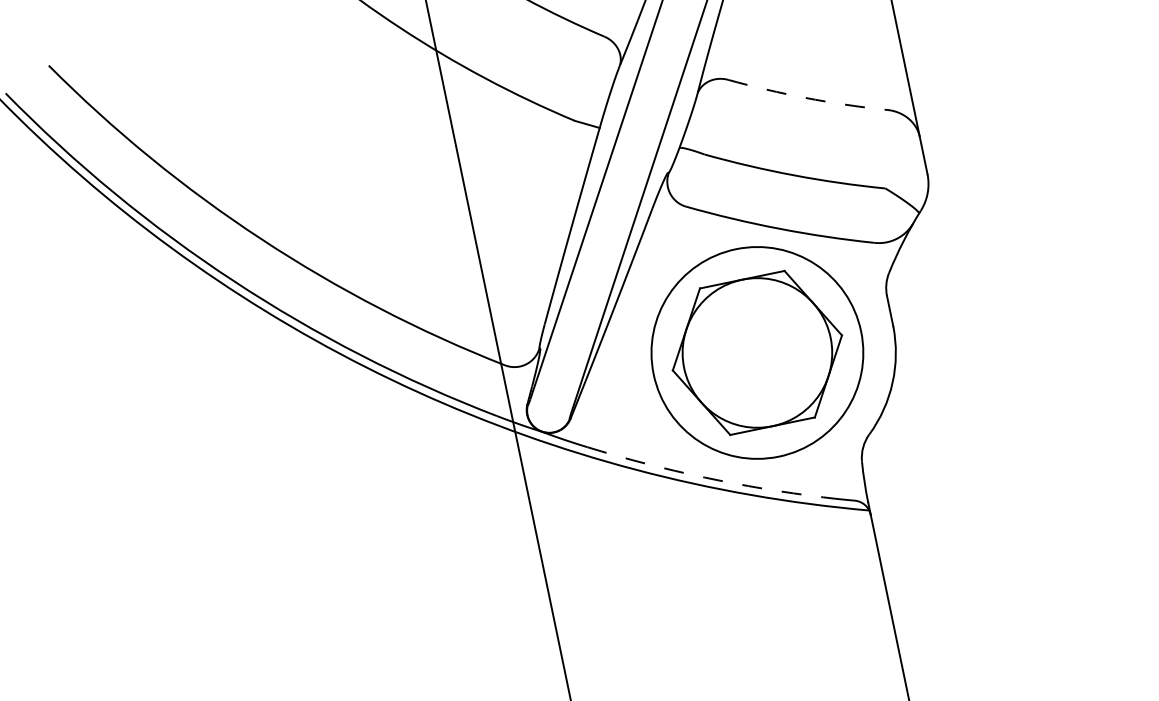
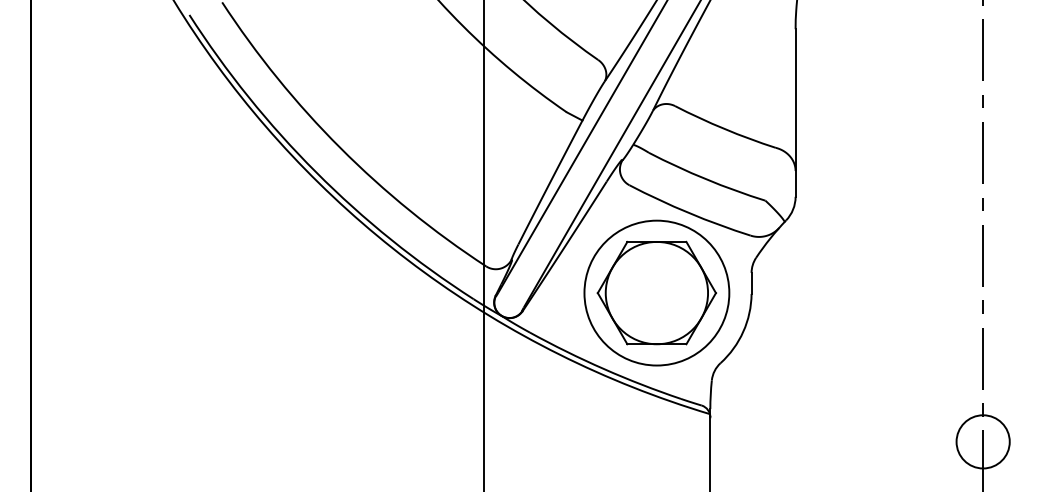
arc: (805, 98) -> (724, 129), dashed -> solid
arc: (705, 477) -> (604, 369), dashed -> solid

